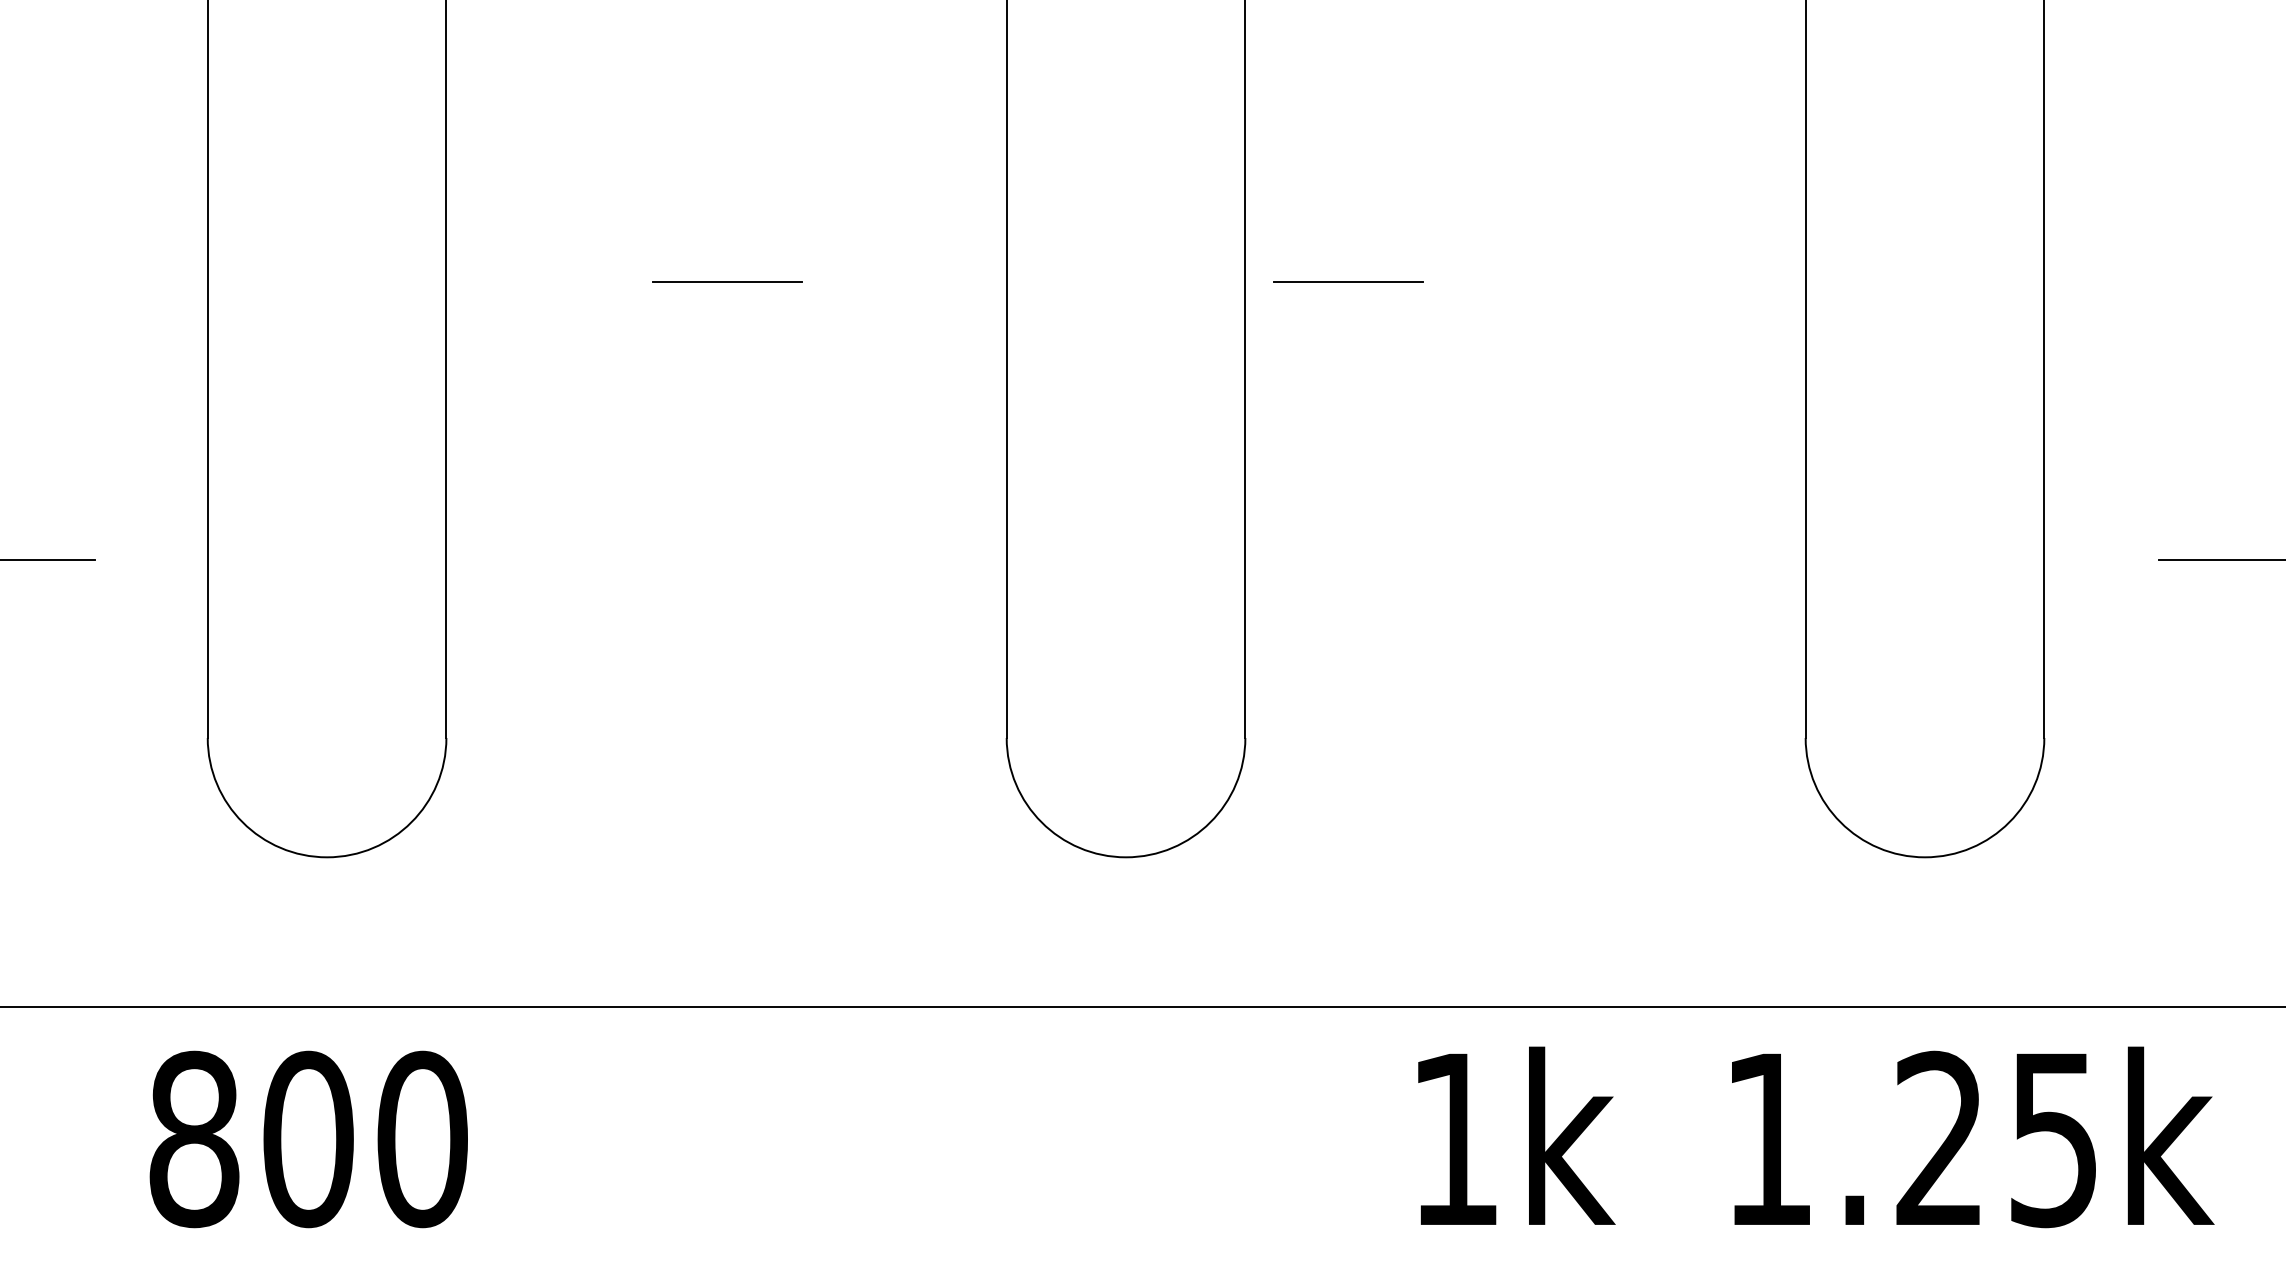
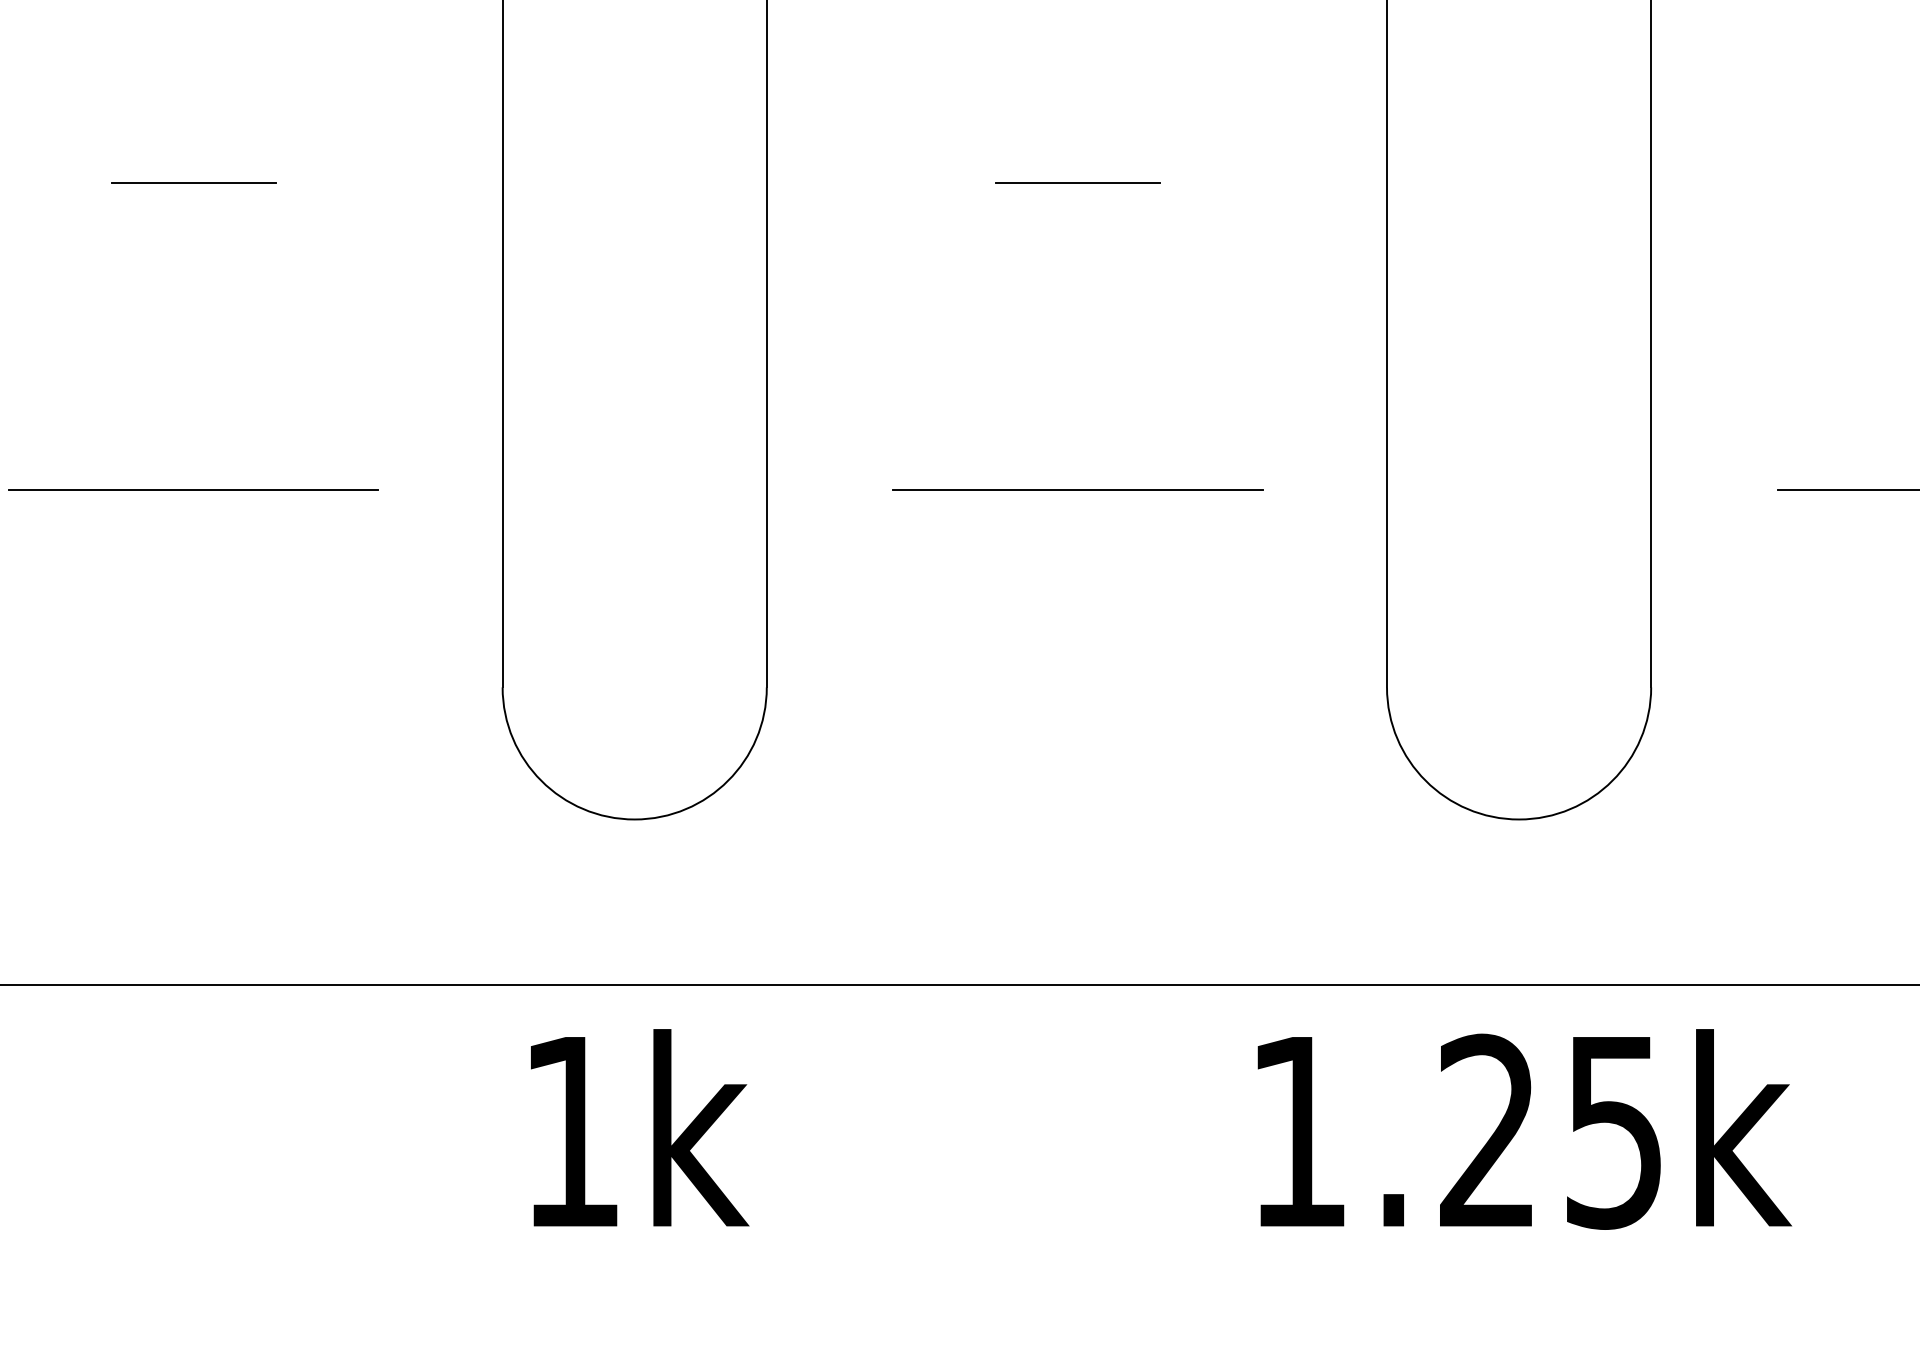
line: (1348, 281) -> (1077, 182), moved
line: (727, 559) -> (193, 489), added
line: (1526, 559) -> (1077, 489), added
text: (1516, 1135) -> (639, 1127), moved
text: (1973, 1137) -> (1525, 1129), moved

